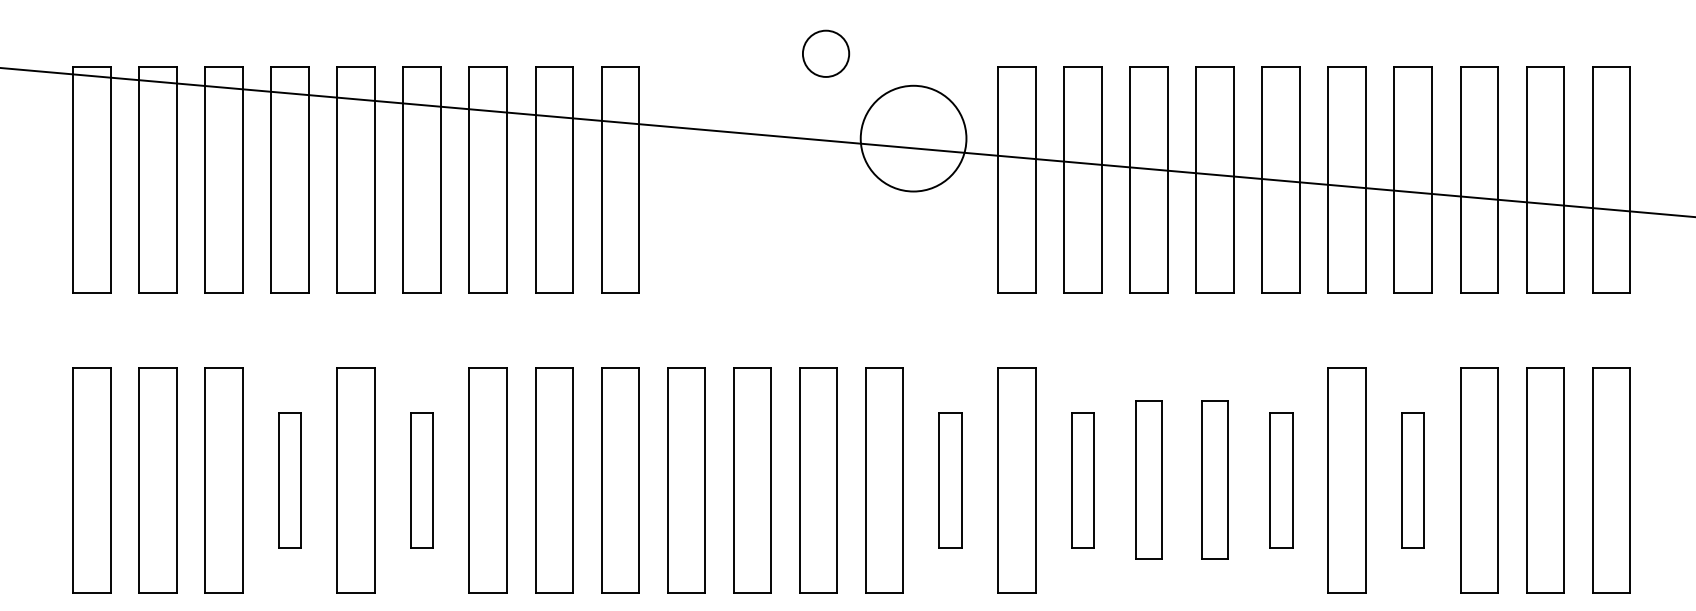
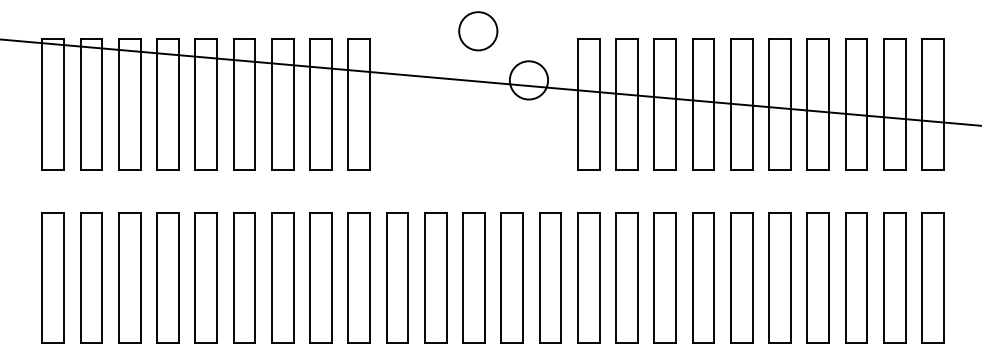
circle: (826, 54) -> (478, 31), size x1.43
circle: (912, 138) -> (528, 80), size x0.62
part: (289, 479) -> (167, 277), size x1.67
part: (422, 479) -> (244, 277), size x1.67
part: (950, 479) -> (550, 277), size x1.67
part: (1082, 479) -> (626, 277), size x1.67
part: (1147, 479) -> (664, 277), size x1.43
part: (1215, 479) -> (703, 277), size x1.43
part: (1280, 479) -> (741, 277), size x1.67
part: (1411, 479) -> (817, 277), size x1.67

